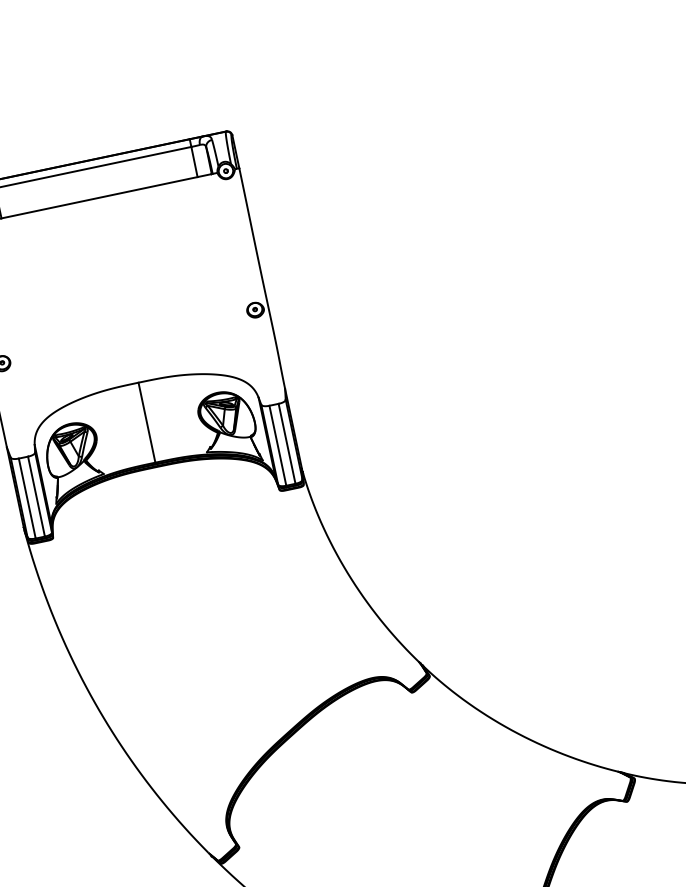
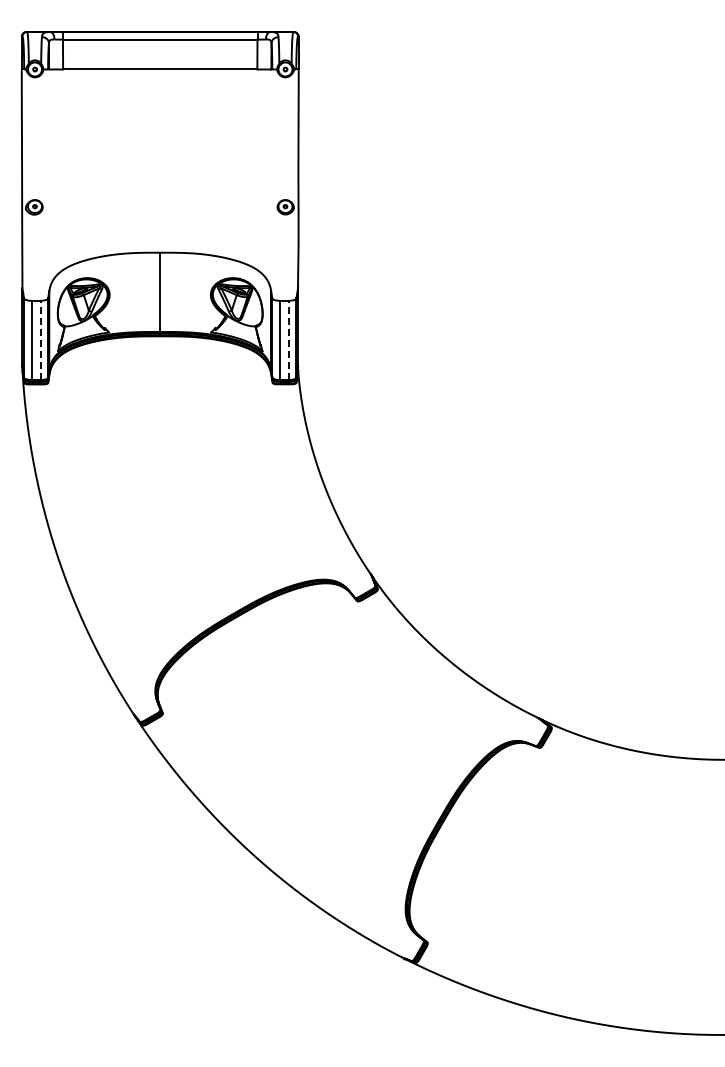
line: (286, 444) -> (288, 340), solid -> dashed
line: (36, 496) -> (40, 340), solid -> dashed

